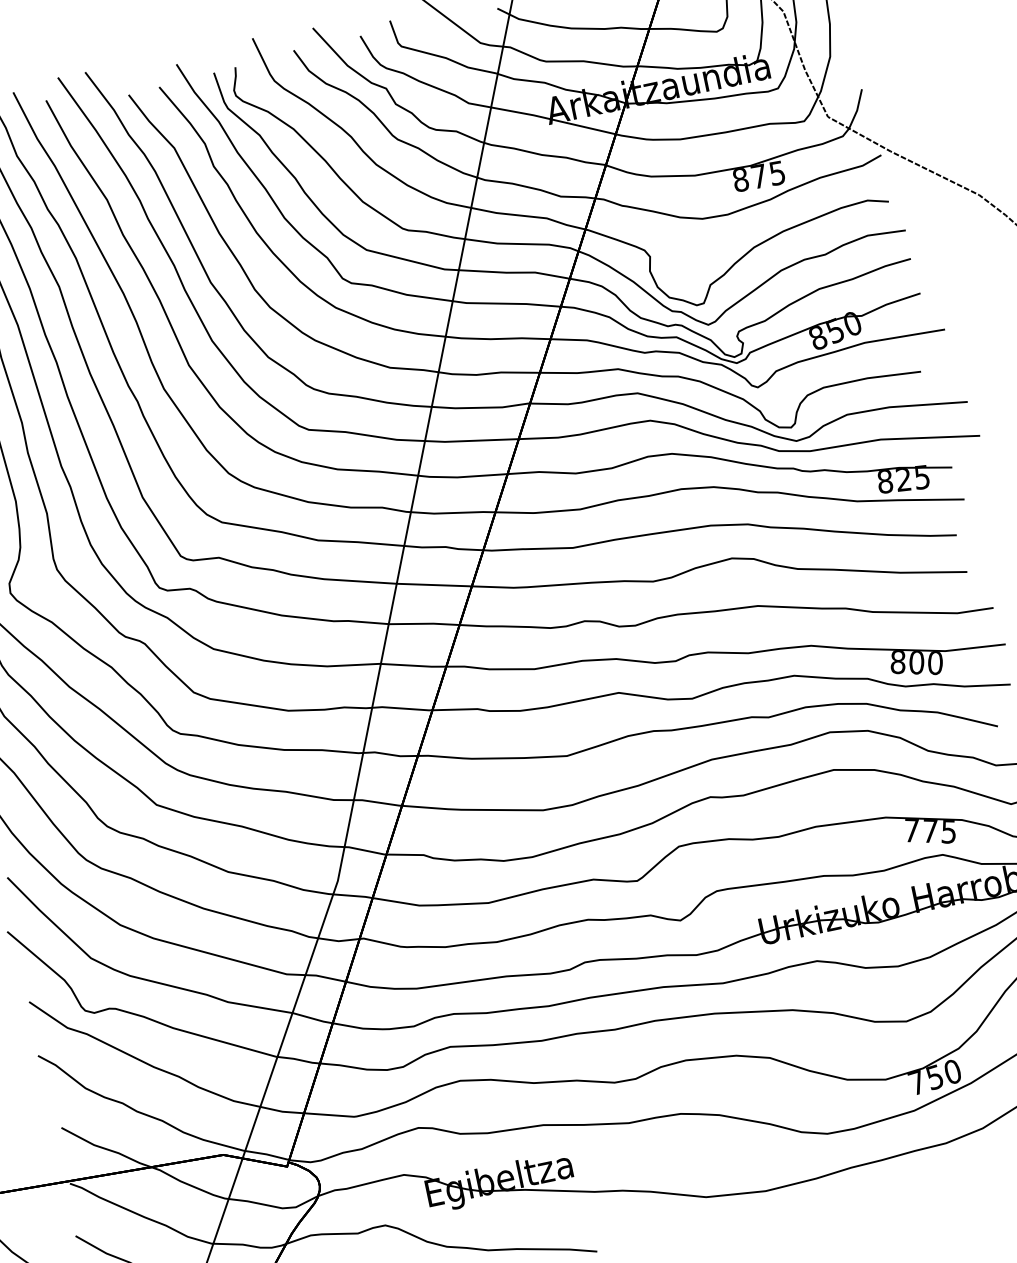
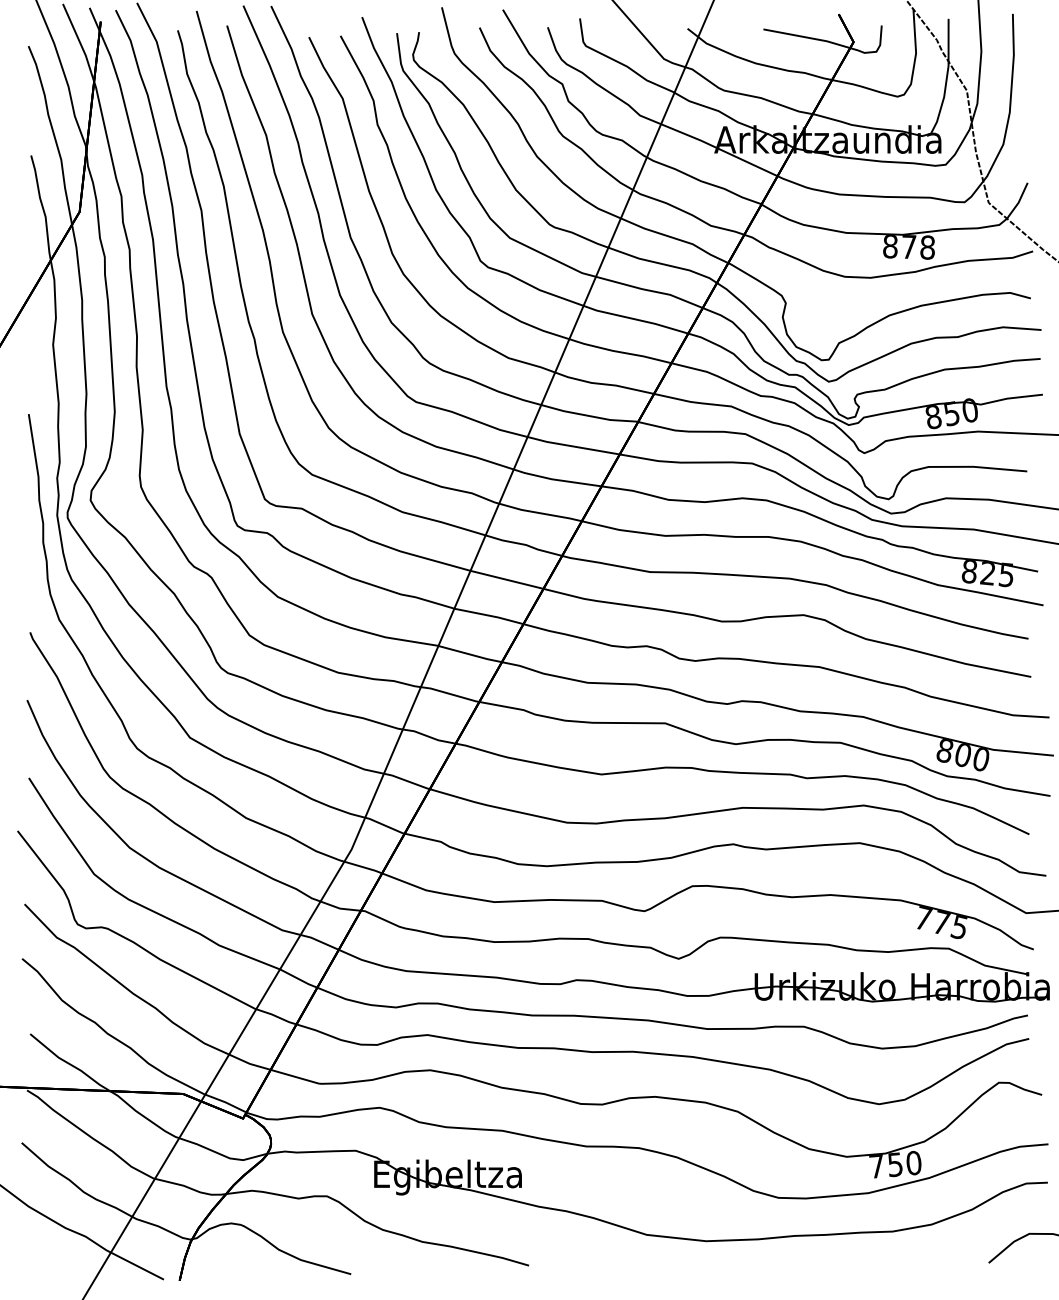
text: (777, 173) -> (927, 247), 875 -> 878

